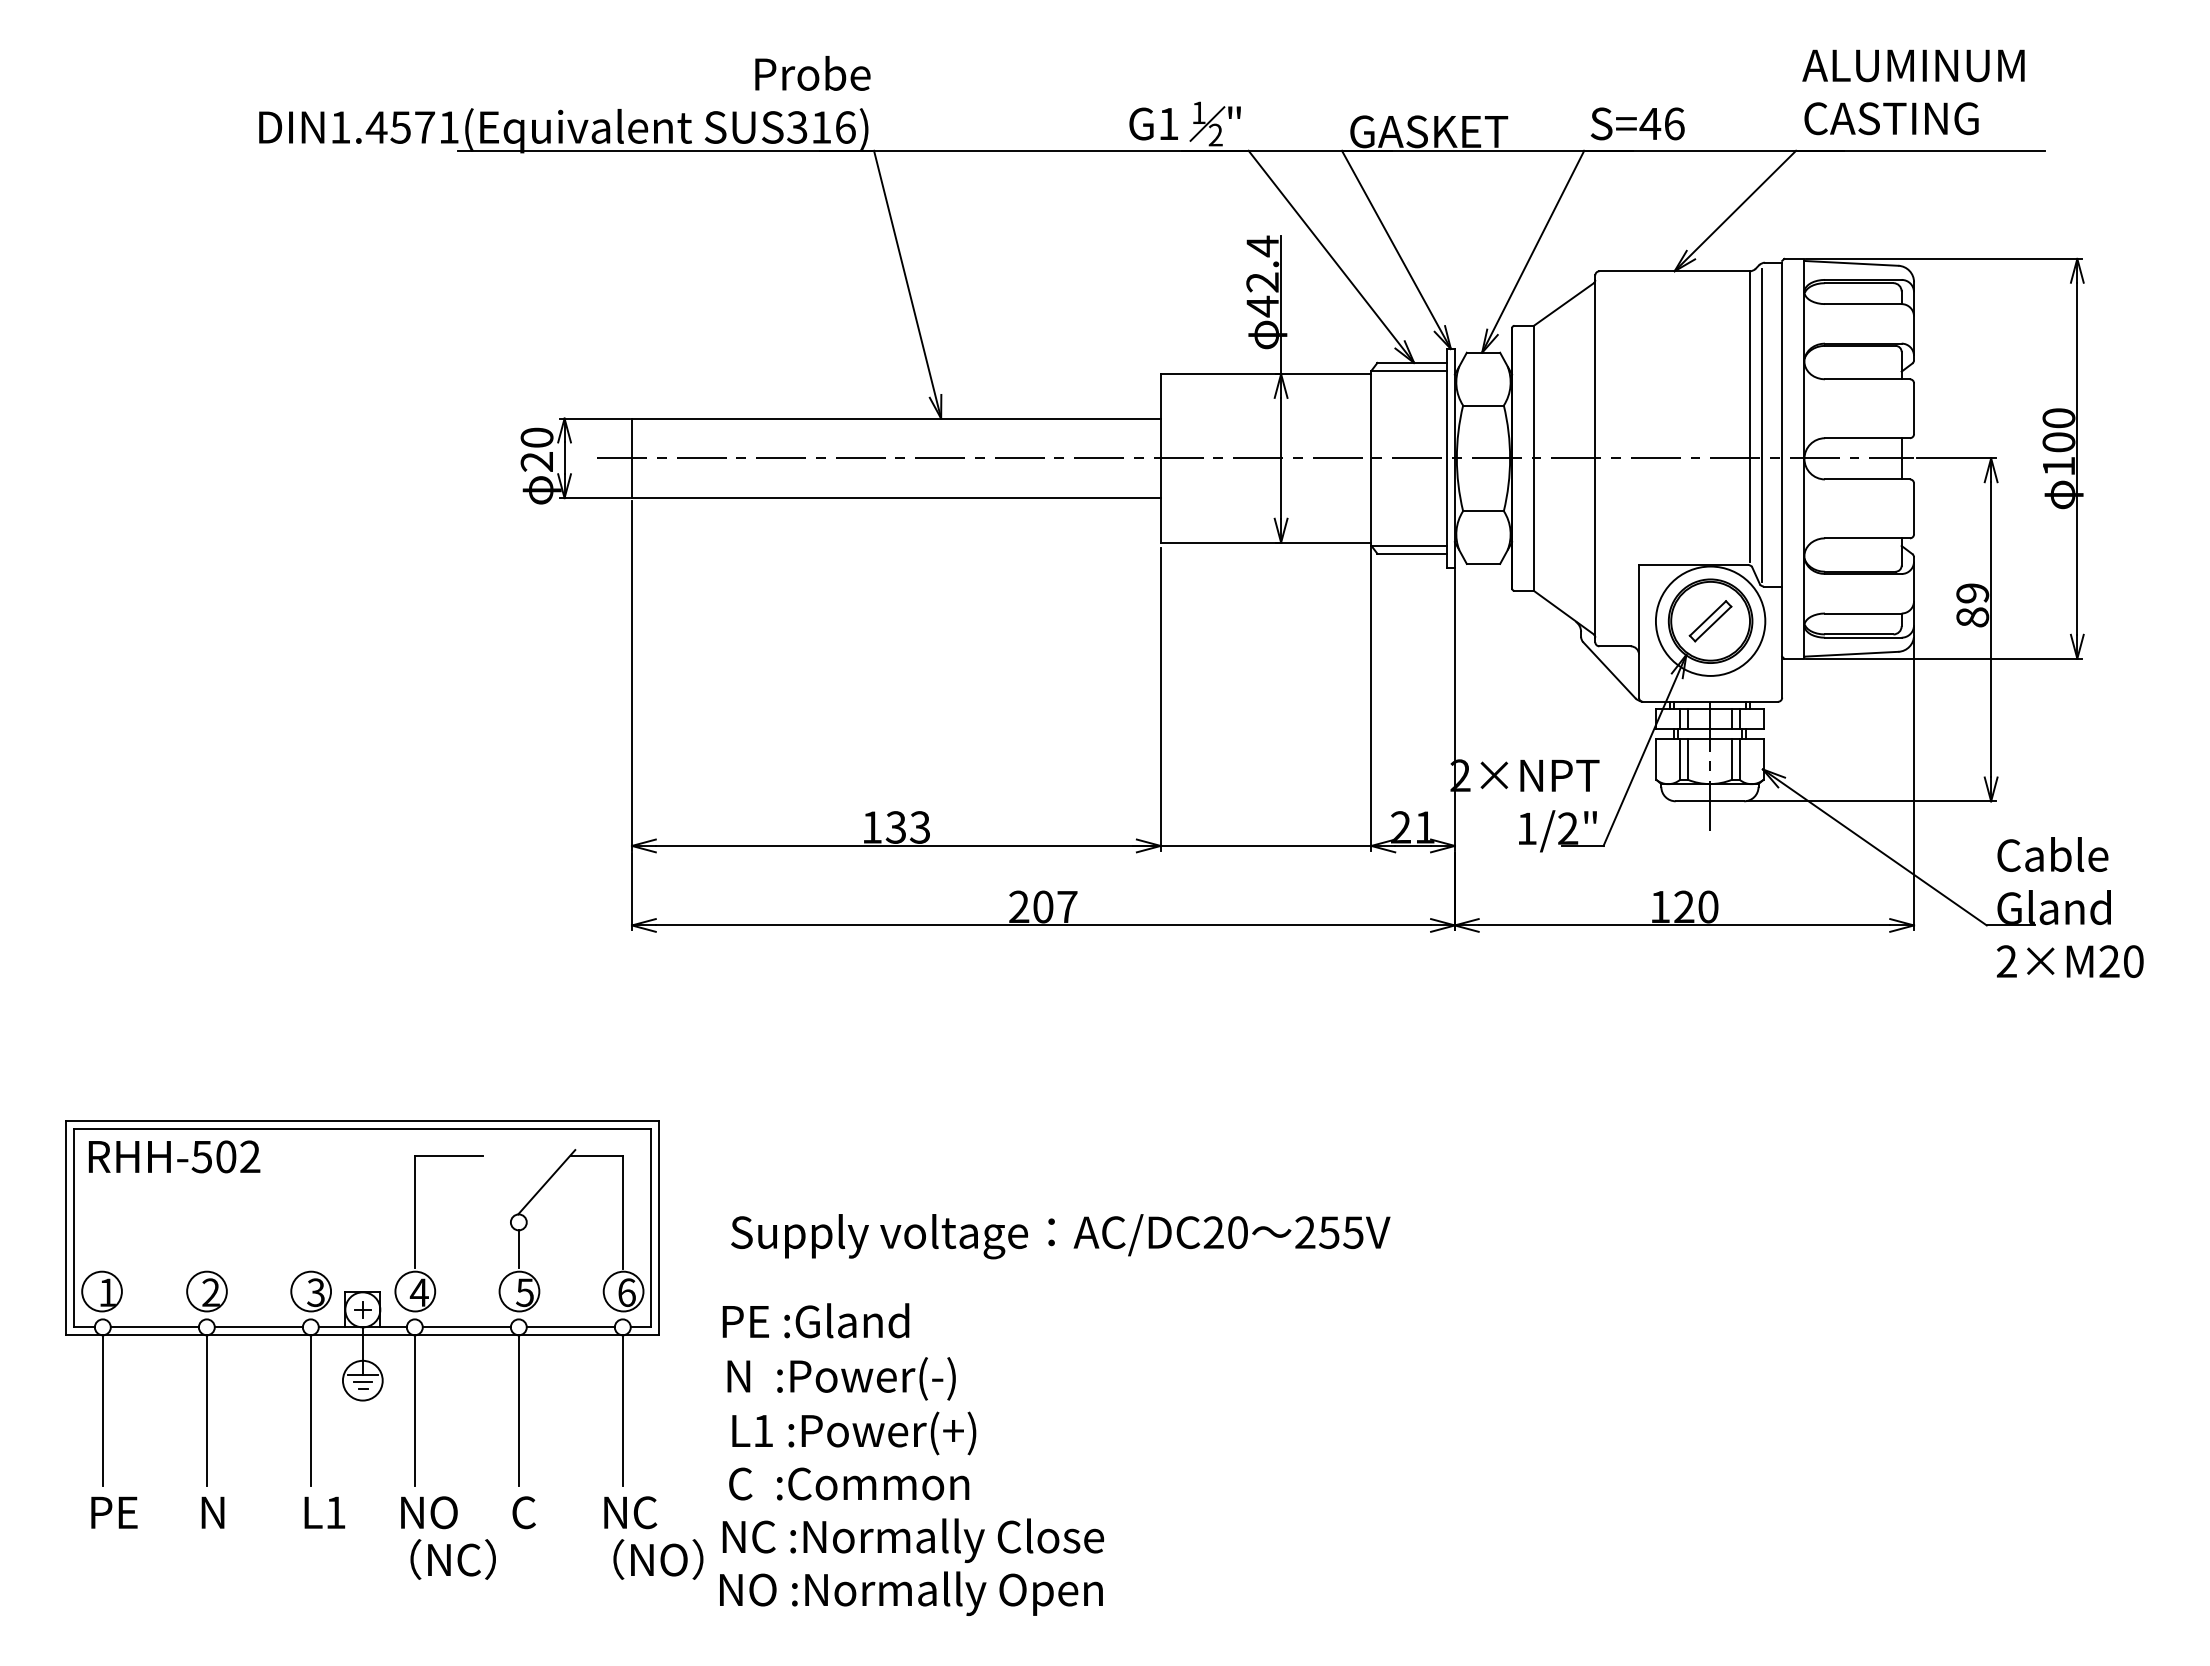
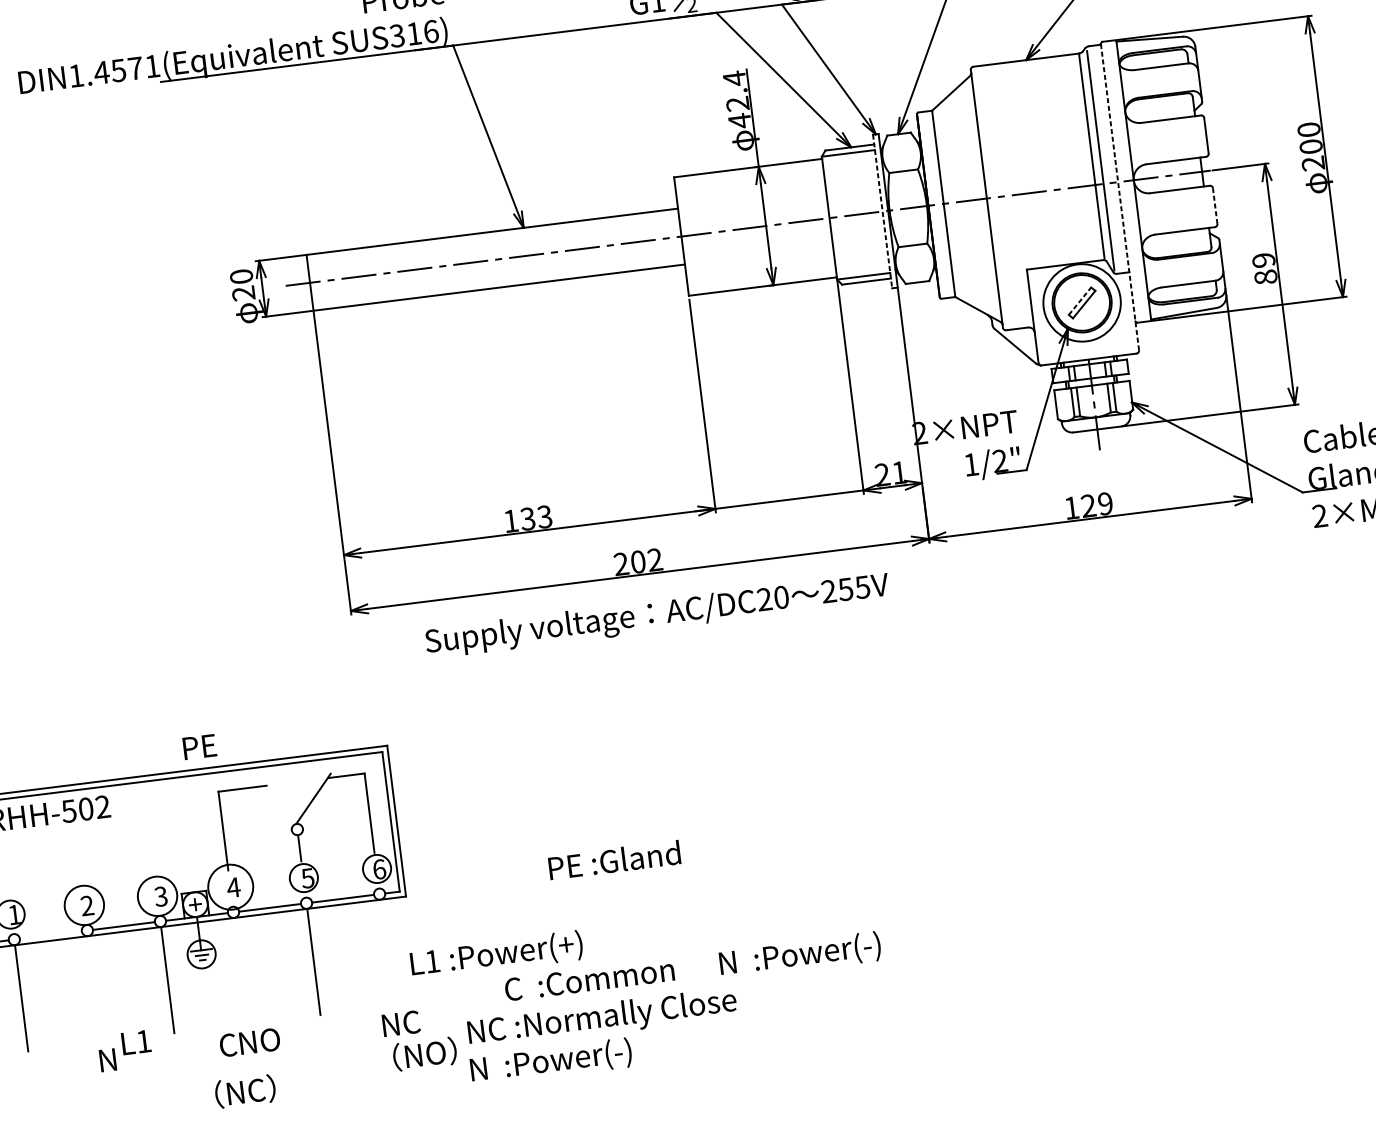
line: (1446, 458) -> (882, 211), solid -> dashed
text: (2058, 466) -> (1312, 163), 100 -> 200
line: (1782, 479) -> (1120, 197), solid -> dashed
line: (1914, 508) -> (1215, 205), solid -> dashed
line: (1707, 618) -> (1079, 301), solid -> dashed
text: (1067, 906) -> (655, 559), 207 -> 202
text: (1708, 906) -> (1105, 503), 120 -> 129
text: (1060, 1236) -> (657, 615), moved
circle: (206, 1291) -> (84, 905), size x1.4
circle: (311, 1291) -> (157, 896), size x1.4
circle: (415, 1291) -> (230, 887), size x1.6
text: (815, 1320) -> (614, 860), moved
line: (154, 1327) -> (50, 935), removed
text: (841, 1378) -> (800, 955), moved
line: (206, 1410) -> (94, 989), removed
line: (414, 1410) -> (240, 970), removed
line: (622, 1410) -> (386, 952), removed
text: (854, 1433) -> (496, 955), moved
text: (849, 1483) -> (589, 979), moved
text: (114, 1512) -> (199, 746), moved
text: (324, 1512) -> (136, 1042), moved
text: (523, 1512) -> (227, 1045), moved
text: (452, 1559) -> (244, 1091), moved
text: (925, 1593) -> (615, 1054), NO :Normally Open -> N  :Power(-)

